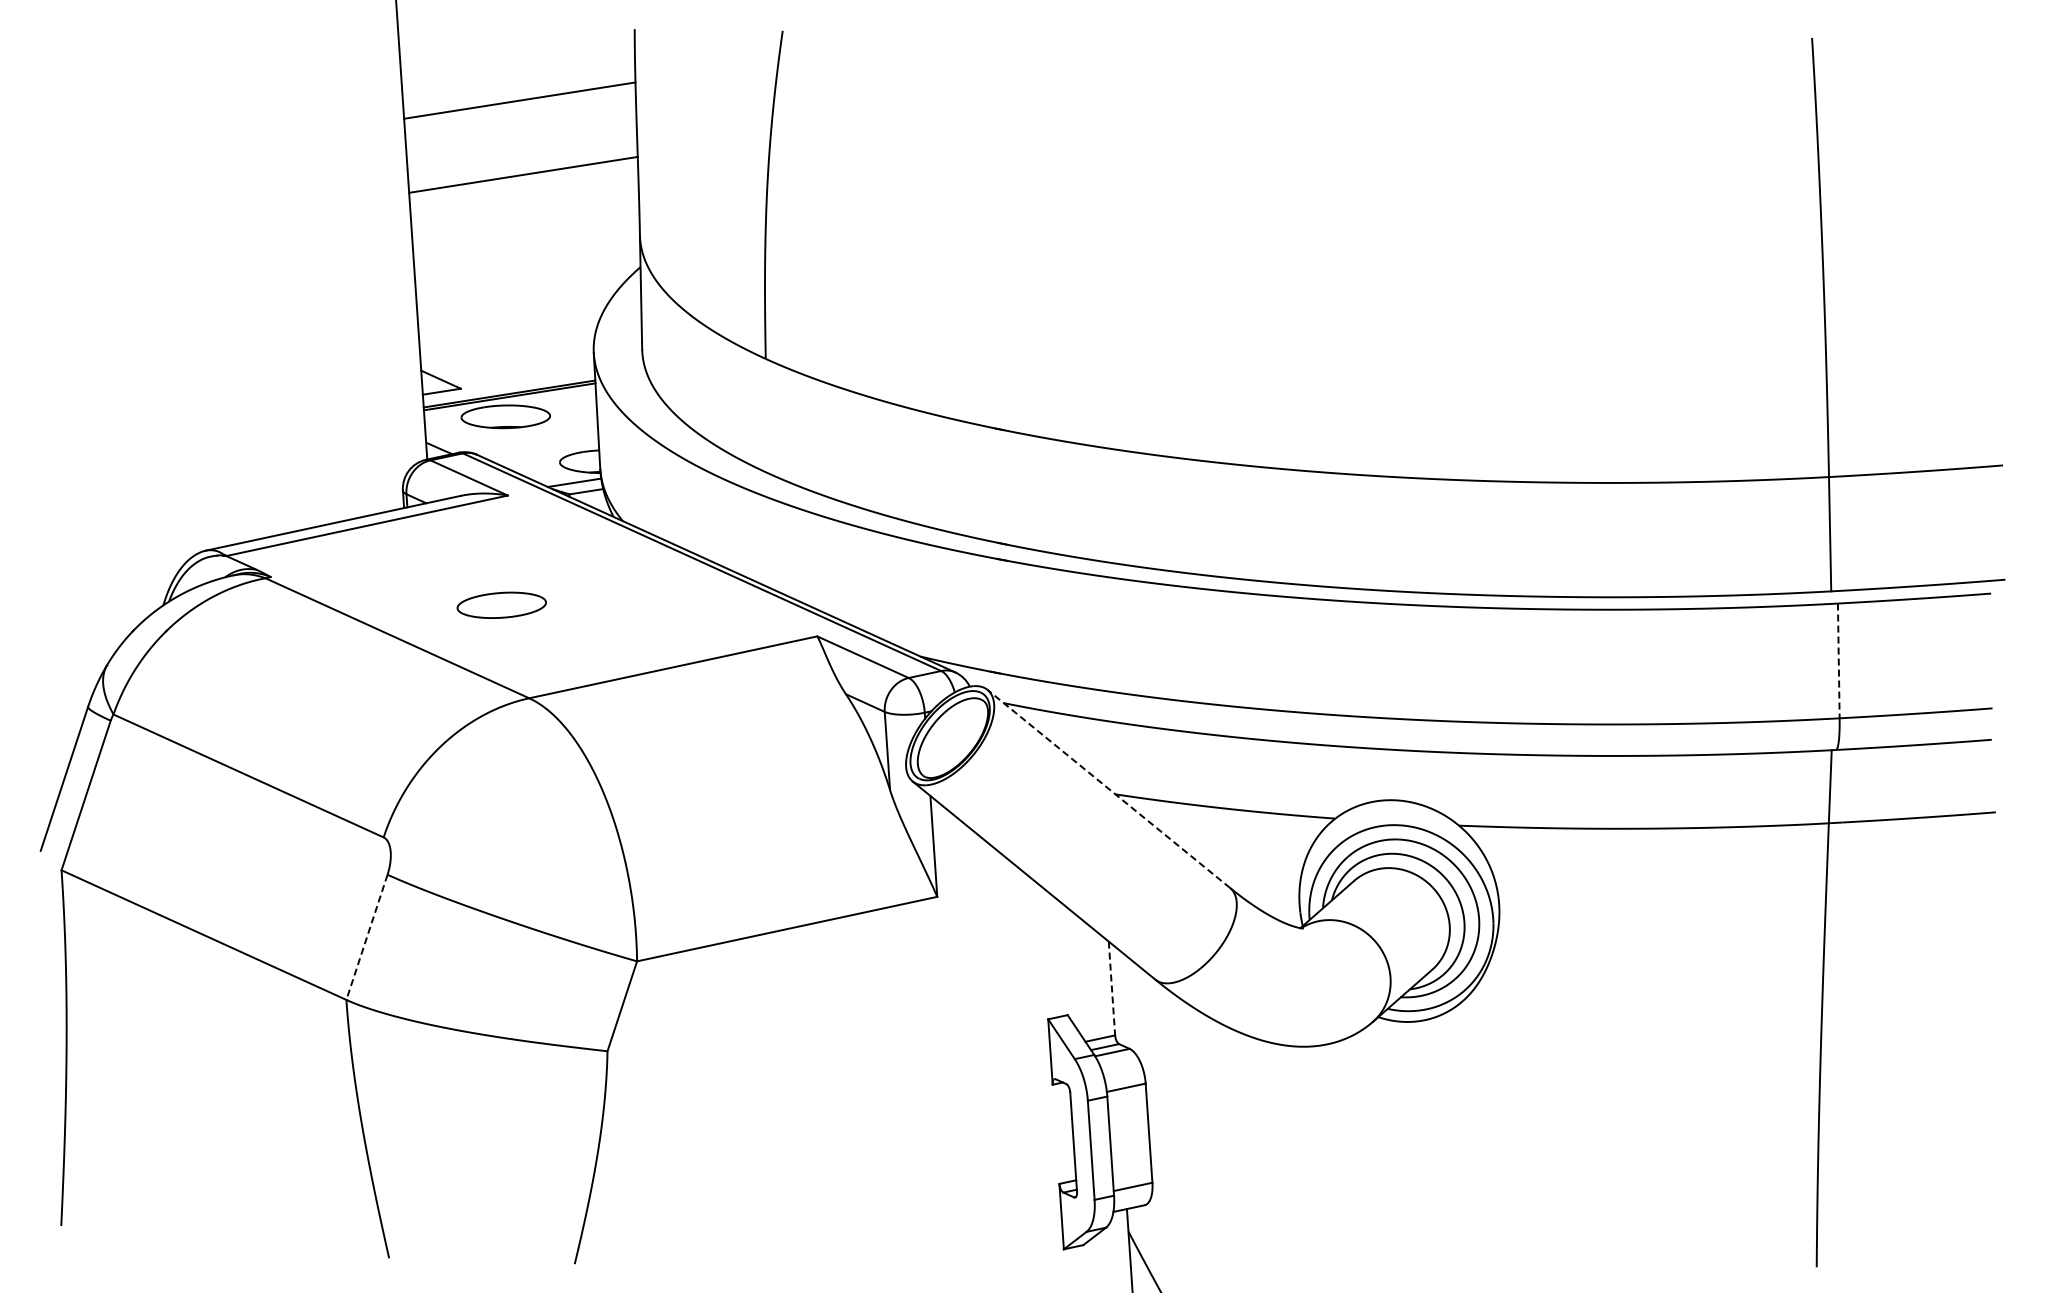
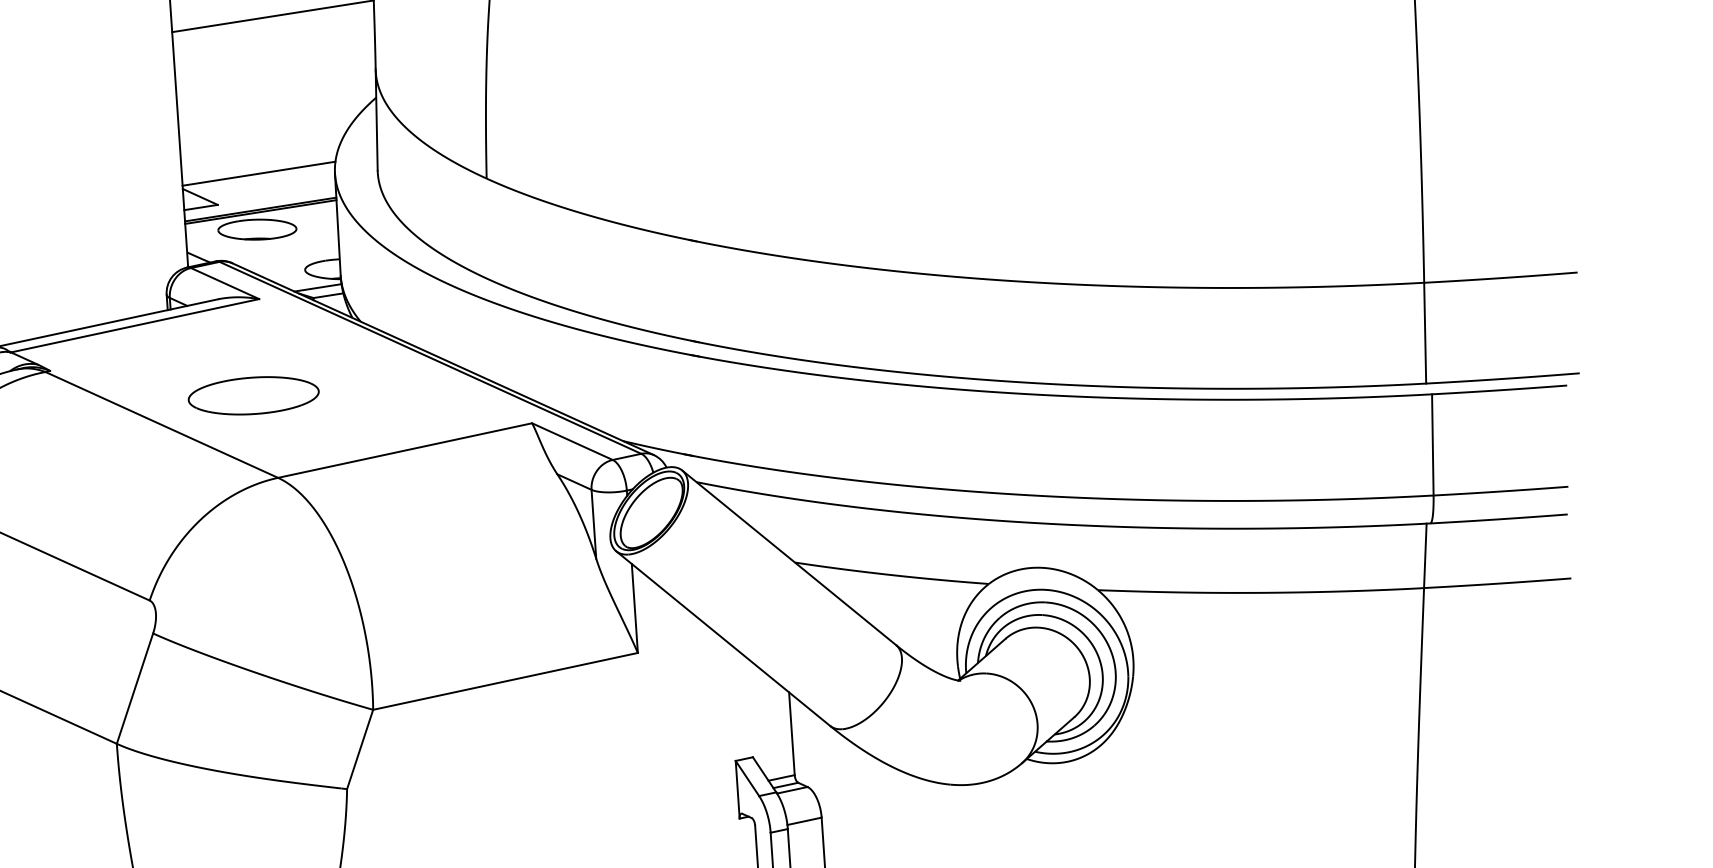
line: (507, 353) -> (258, 173), added
part: (501, 605) -> (253, 396), size x1.67
line: (1838, 661) -> (1432, 445), dashed -> solid
line: (1108, 788) -> (788, 557), dashed -> solid
line: (366, 937) -> (134, 688), dashed -> solid
line: (1111, 988) -> (791, 733), dashed -> solid

